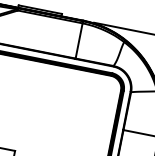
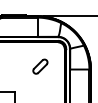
part: (70, 113) -> (40, 66), added

